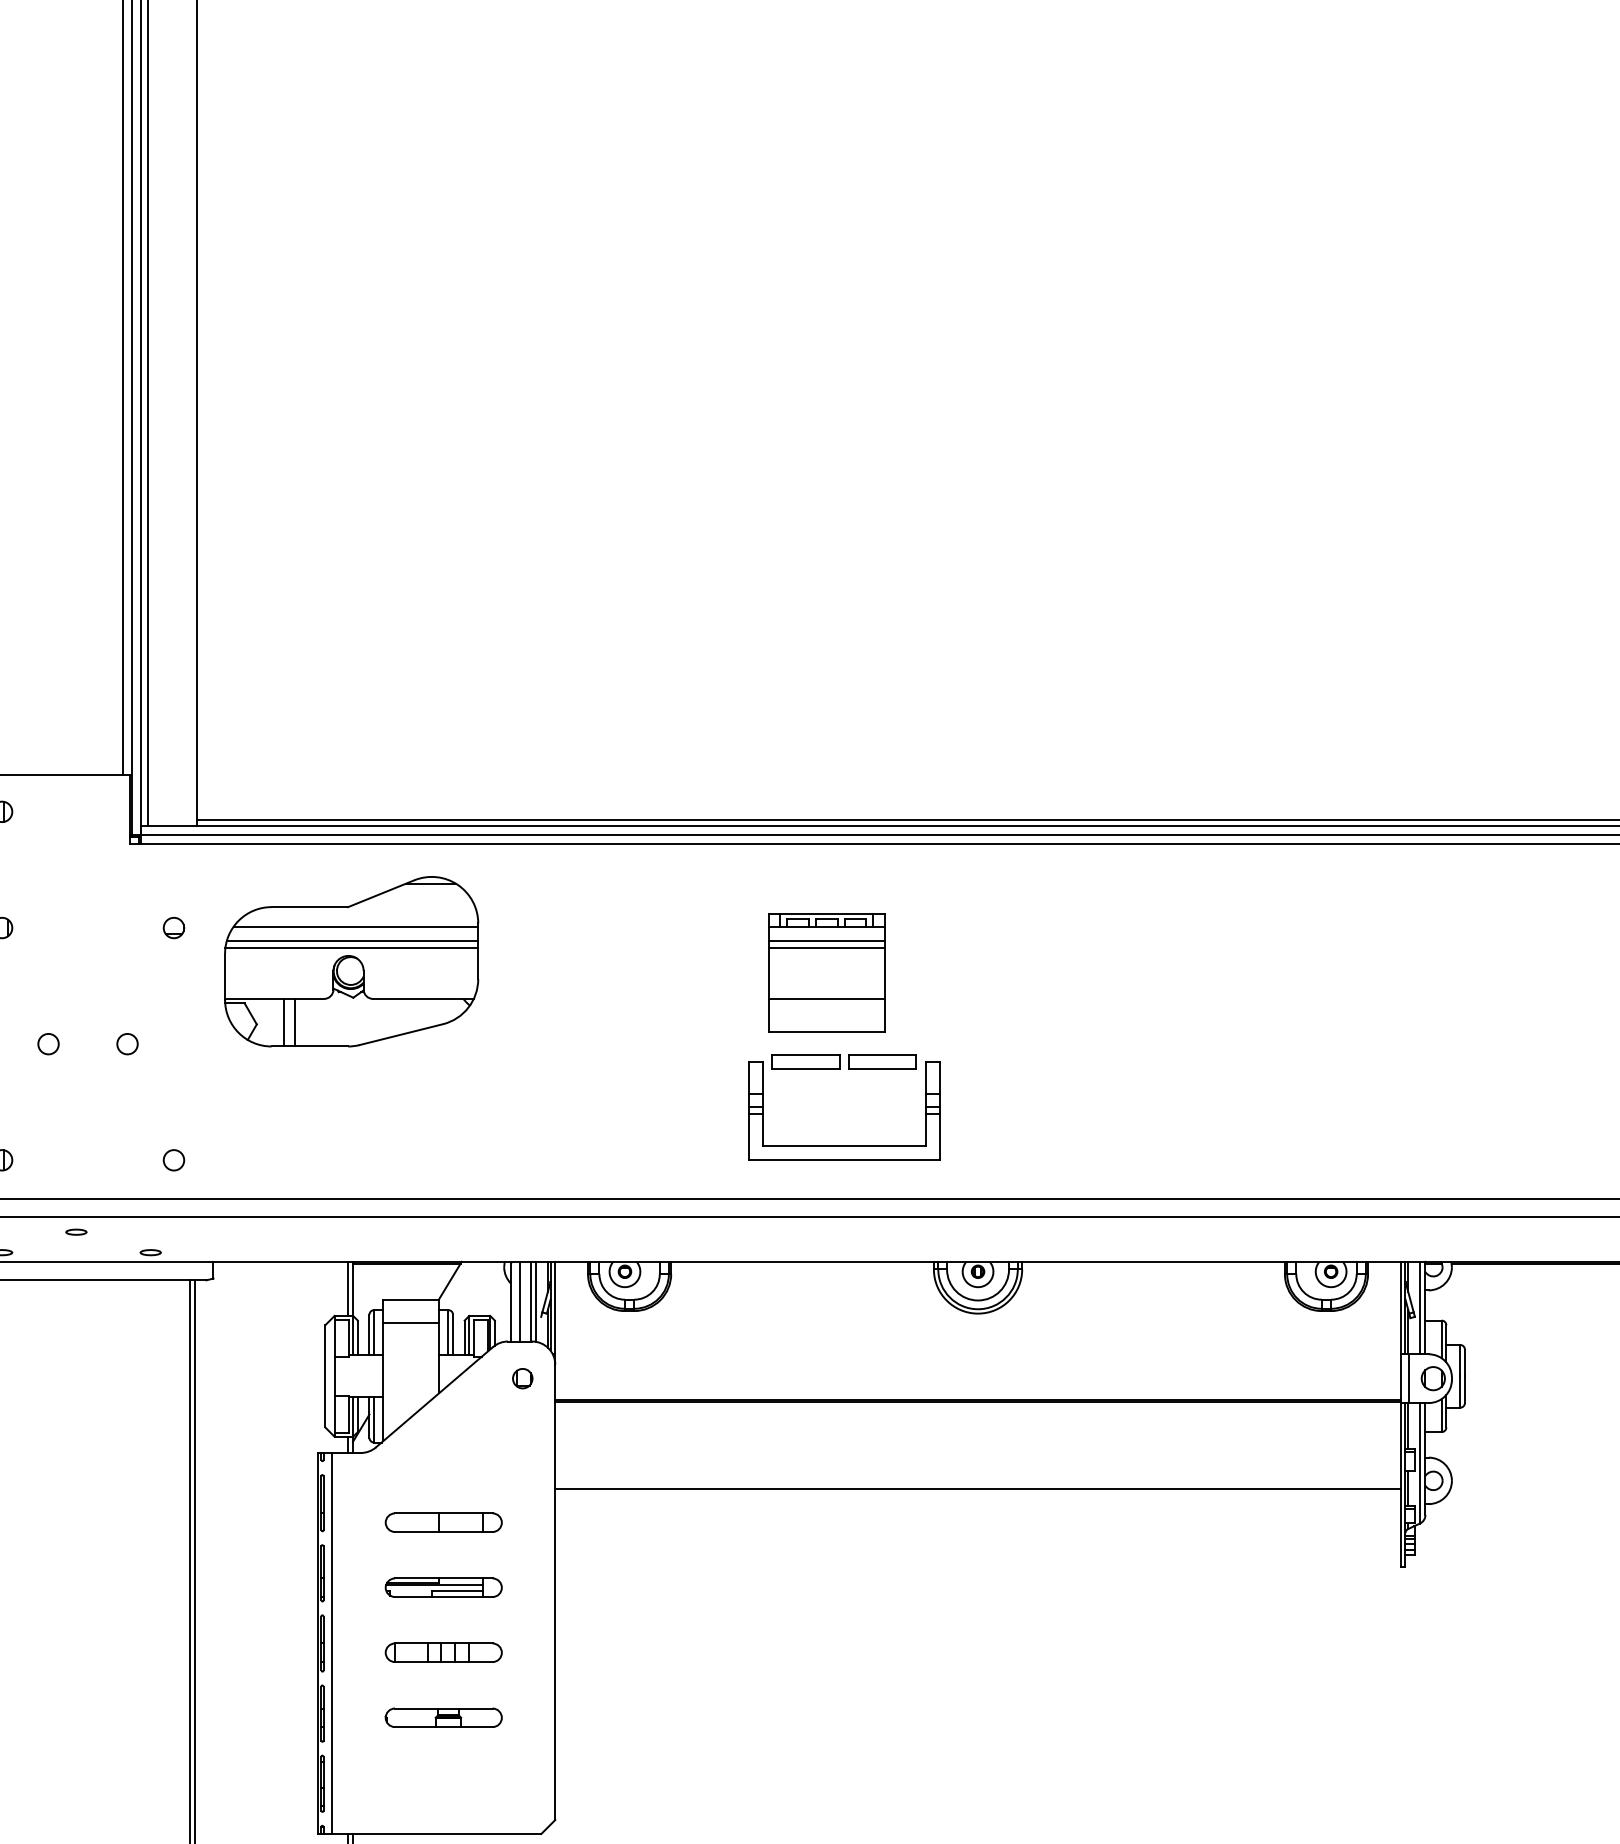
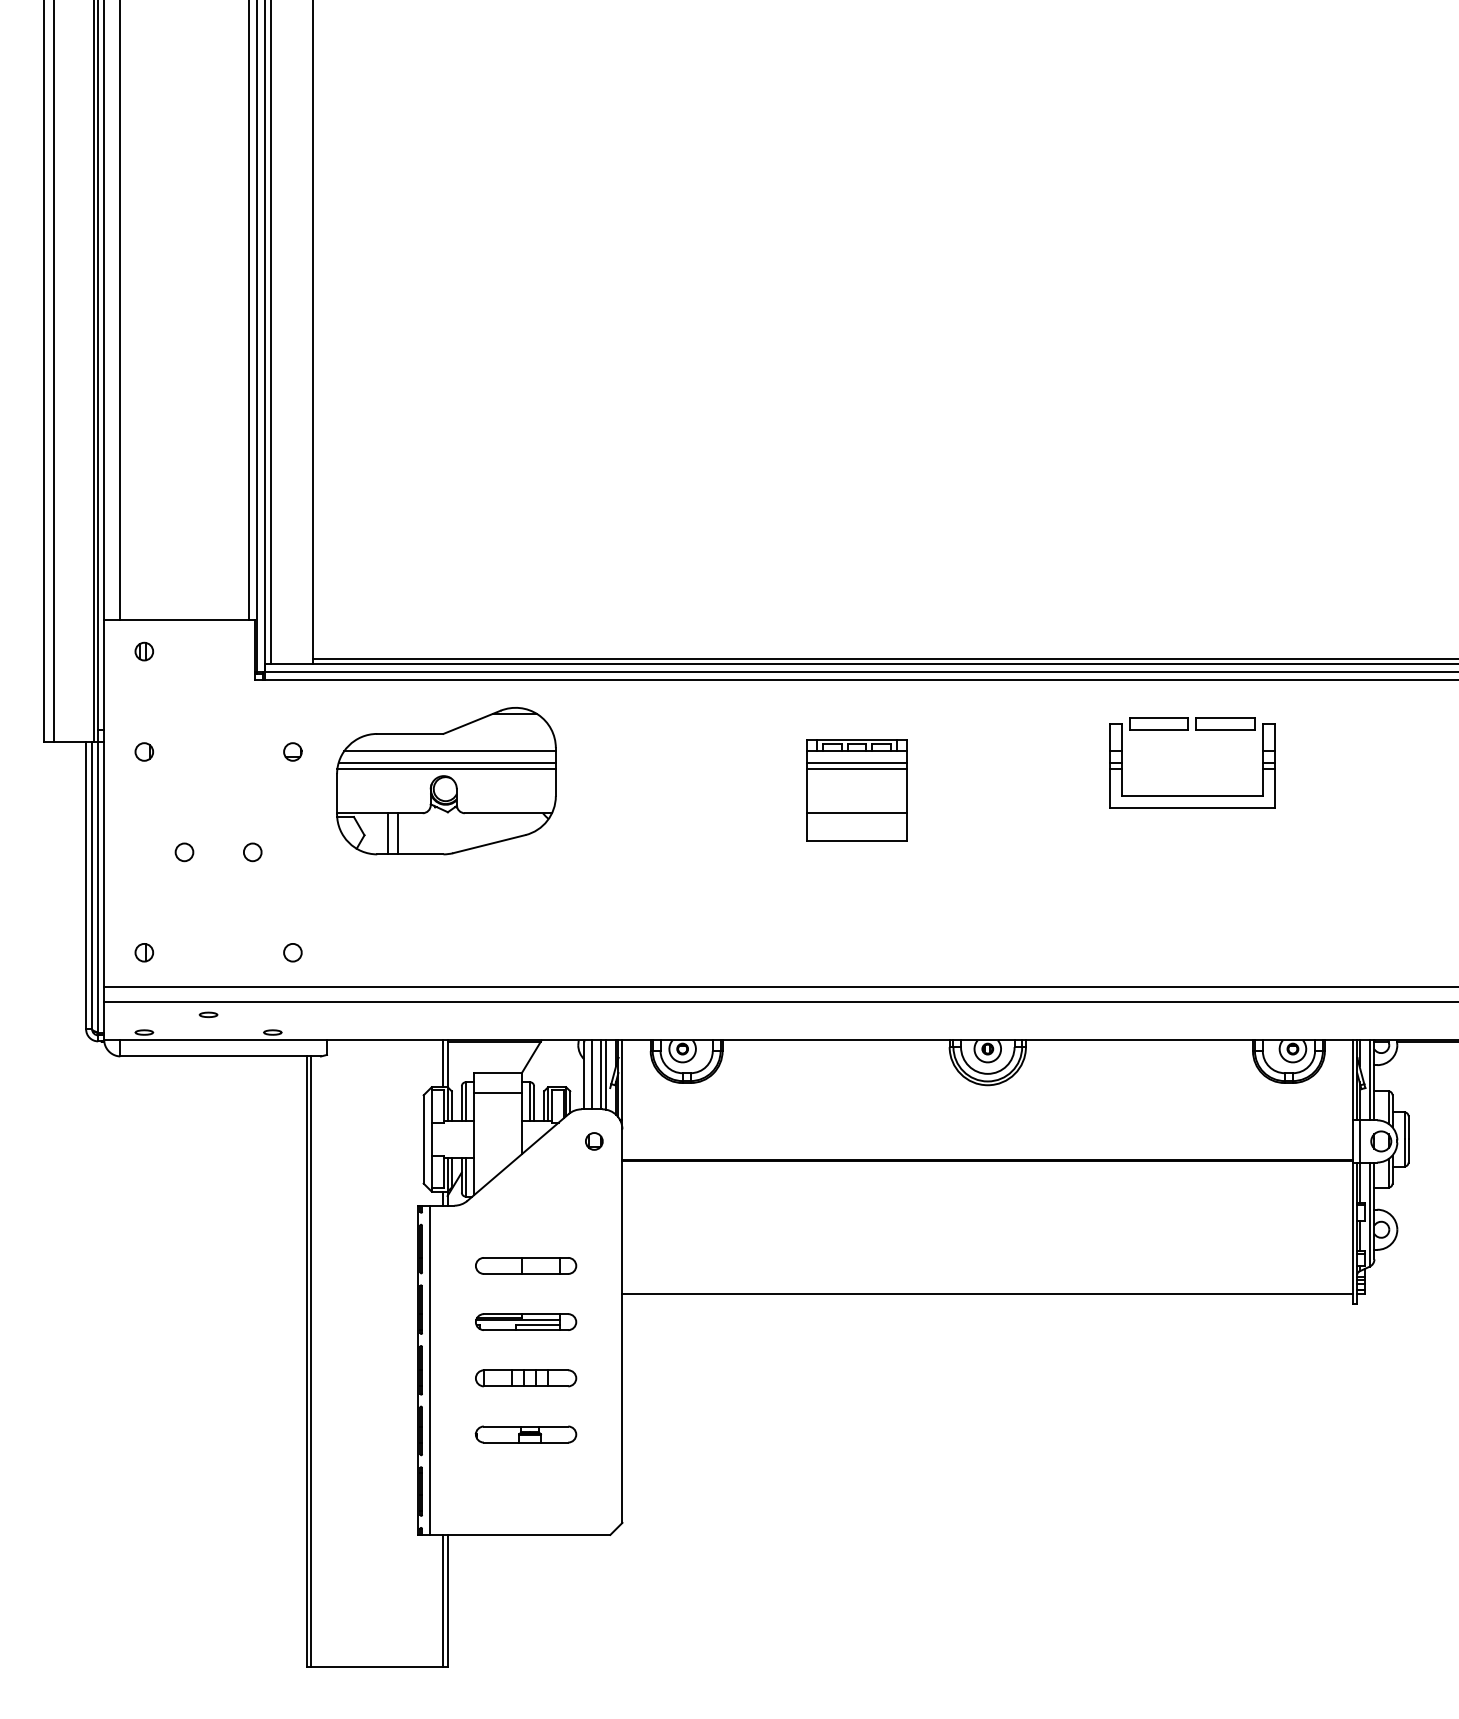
part: (848, 1069) -> (1195, 730), moved
line: (977, 1489) -> (987, 1294), moved

